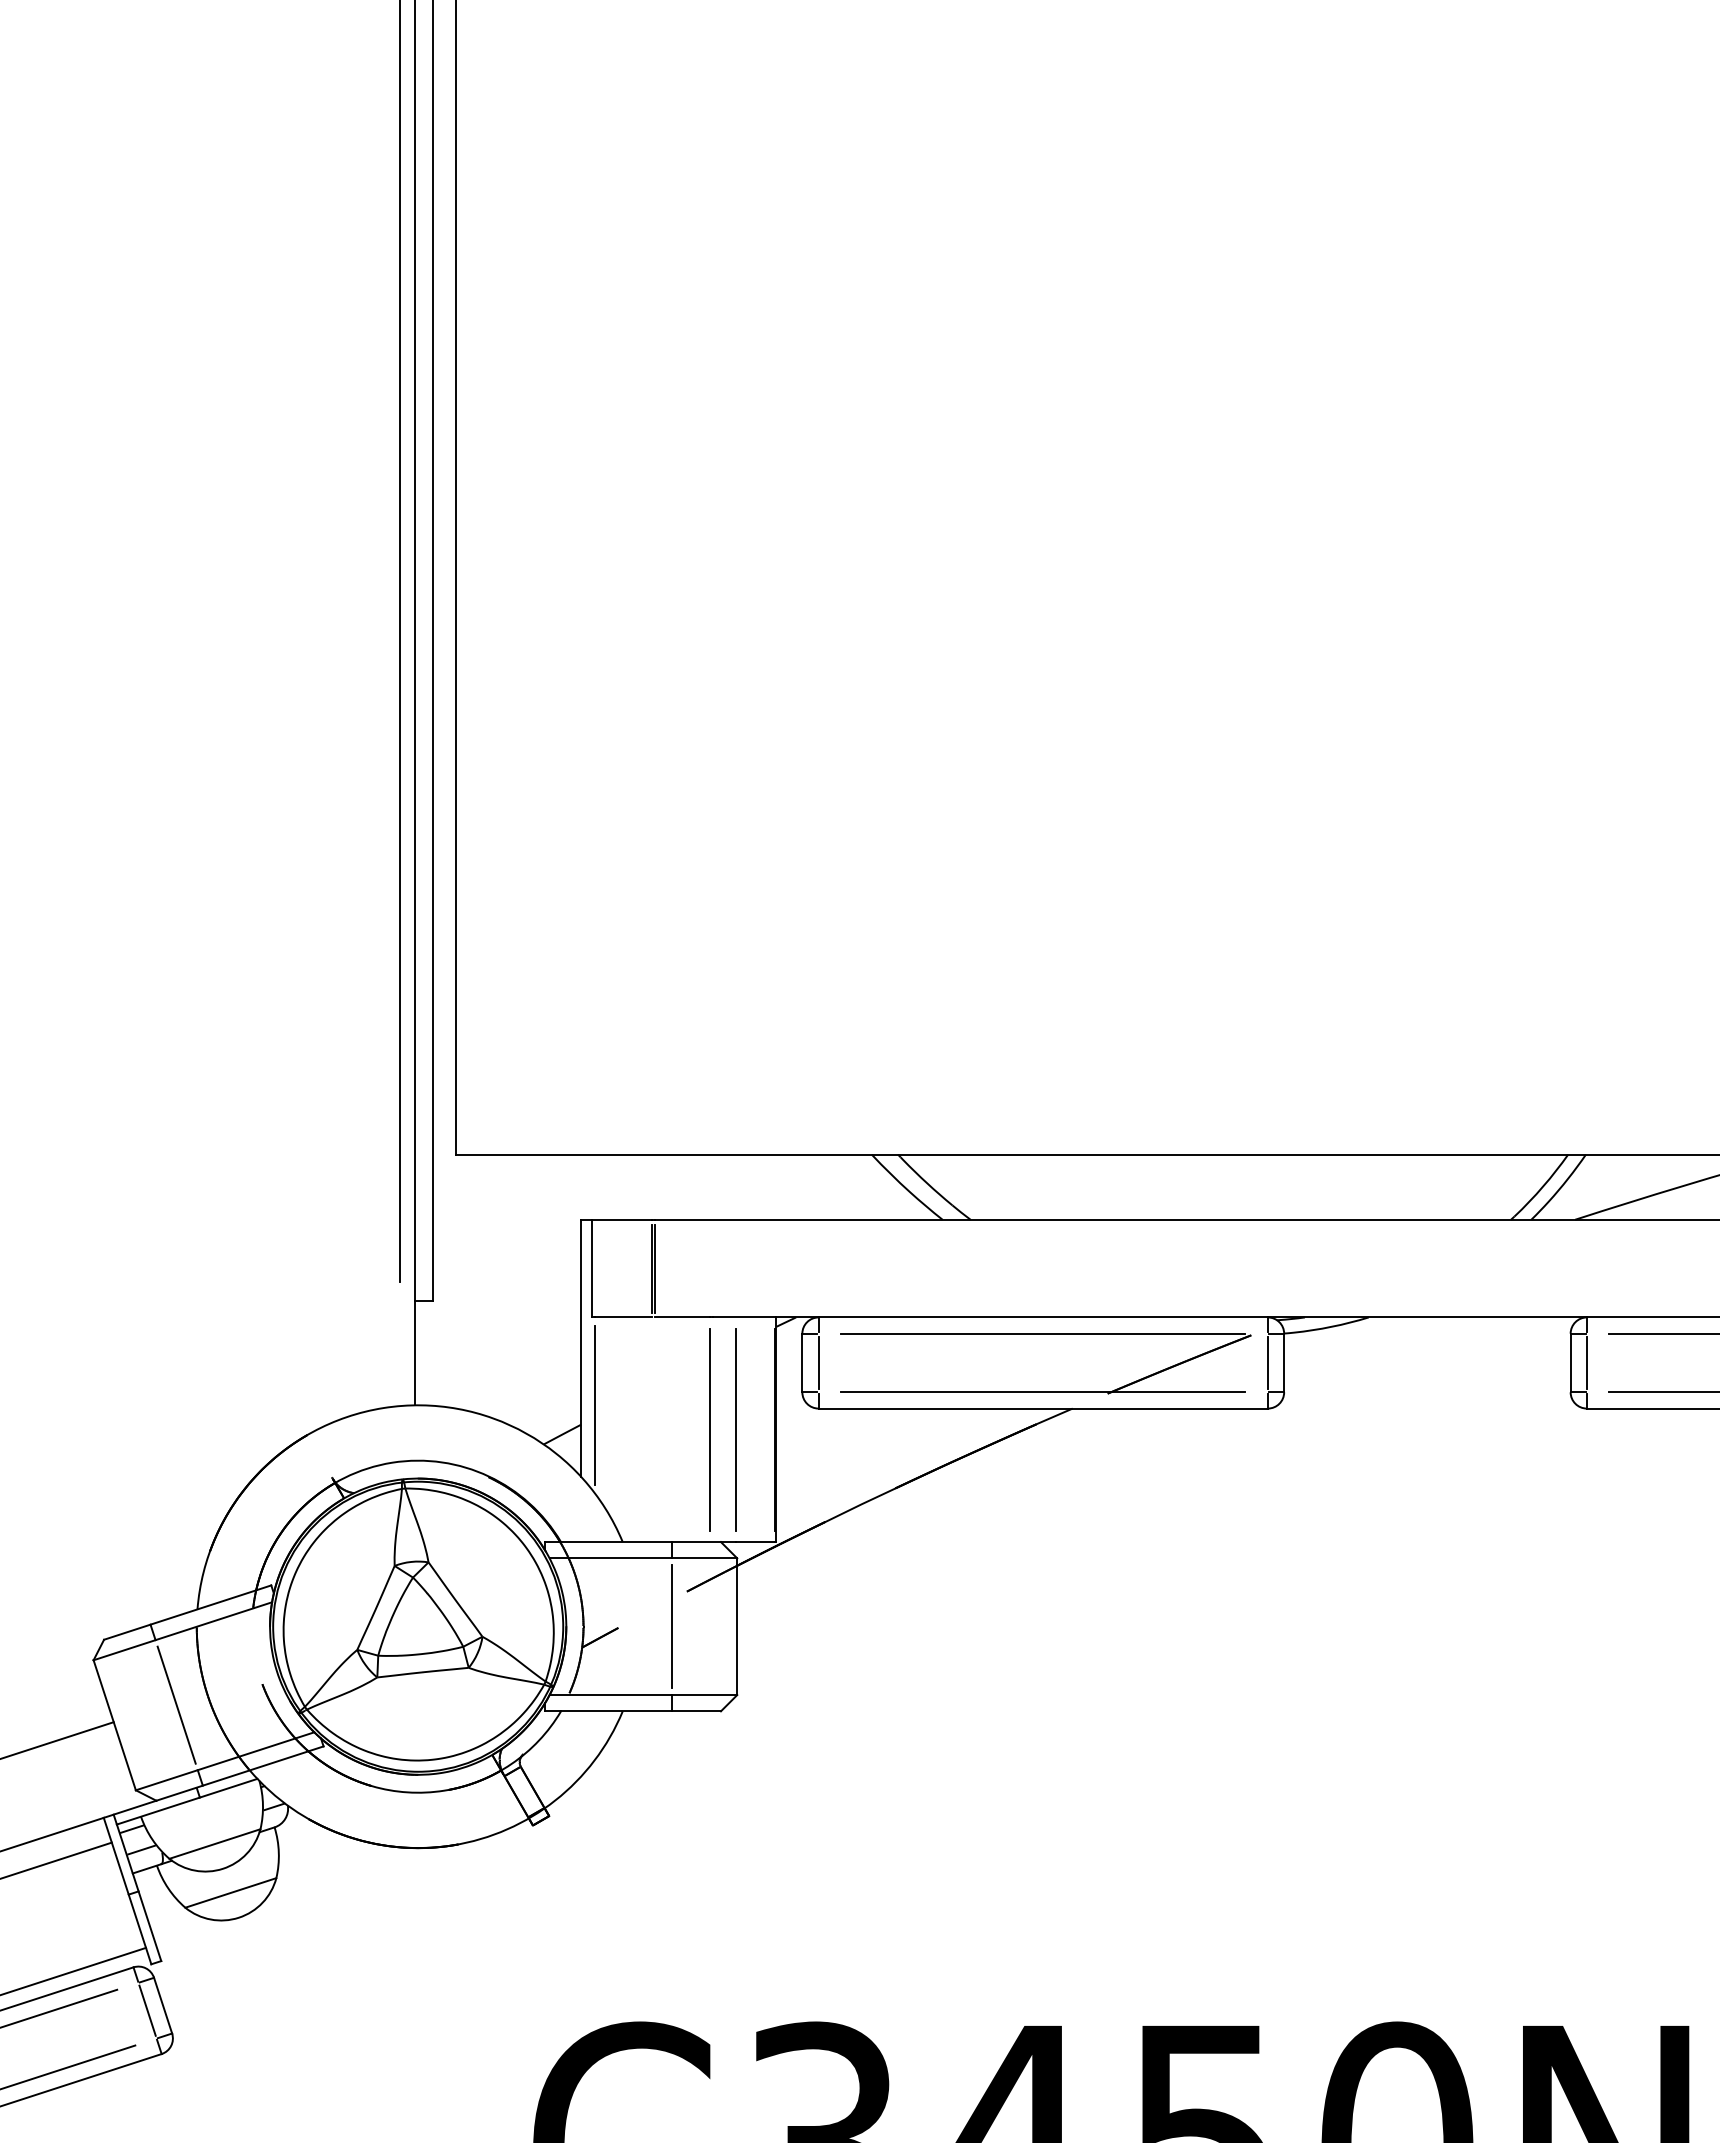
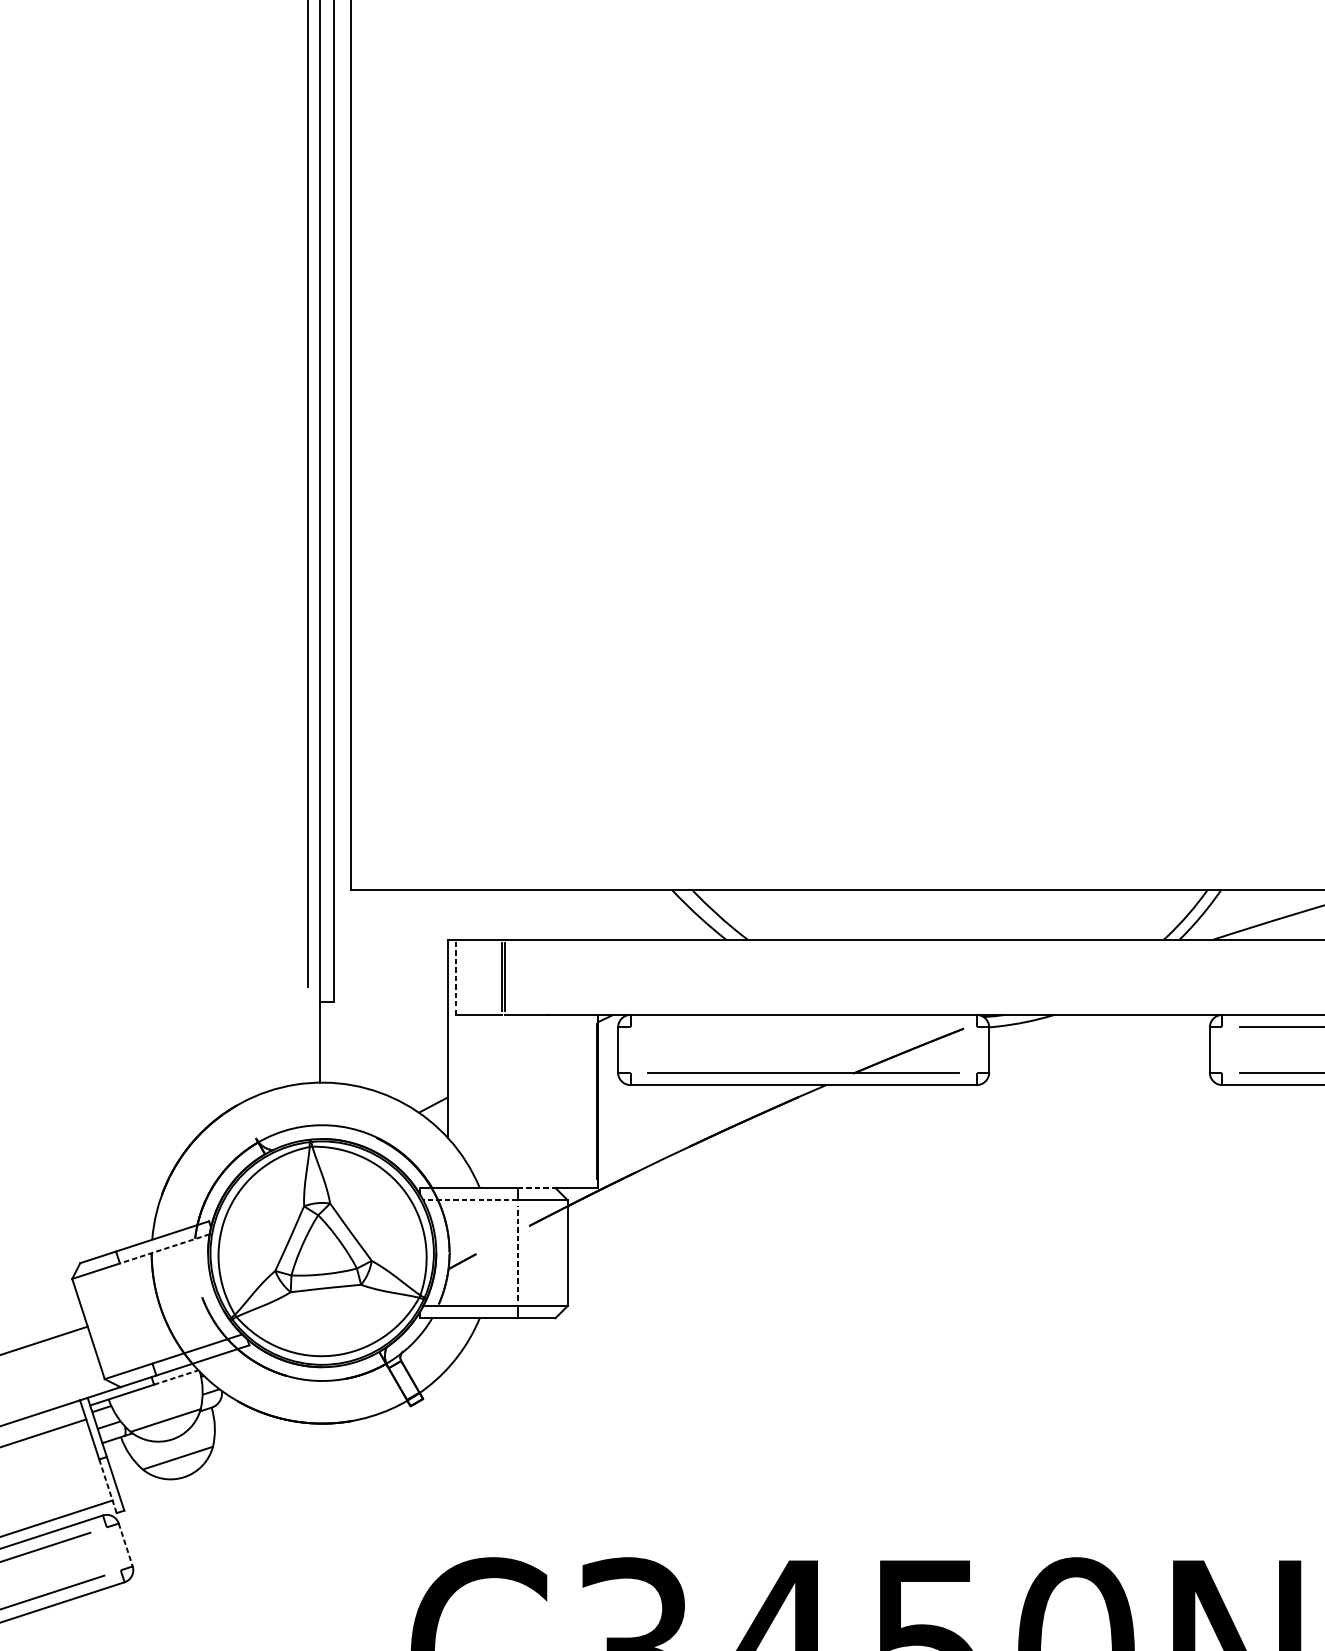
line: (592, 1268) -> (456, 977), solid -> dashed
line: (1043, 1333) -> (803, 1027), removed
line: (818, 1362) -> (630, 1049), removed
line: (1267, 1362) -> (976, 1049), removed
line: (1586, 1362) -> (1222, 1049), removed
line: (595, 1405) -> (458, 1082), removed
line: (709, 1429) -> (546, 1101), removed
line: (735, 1429) -> (566, 1101), removed
line: (697, 1542) -> (537, 1188), solid -> dashed
line: (610, 1558) -> (470, 1200), solid -> dashed
line: (213, 1621) -> (164, 1249), solid -> dashed
line: (672, 1626) -> (518, 1252), solid -> dashed
line: (176, 1704) -> (136, 1313), removed
line: (229, 1788) -> (176, 1377), solid -> dashed
line: (140, 1929) -> (108, 1486), solid -> dashed
line: (163, 2006) -> (126, 1545), solid -> dashed
line: (147, 2010) -> (113, 1548), removed

